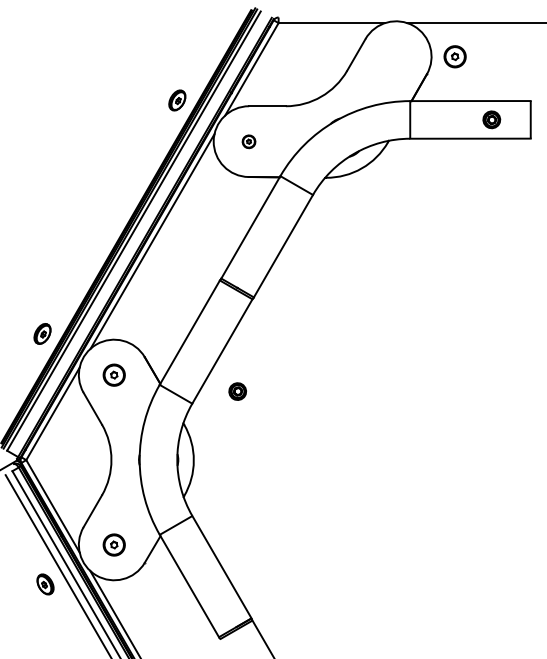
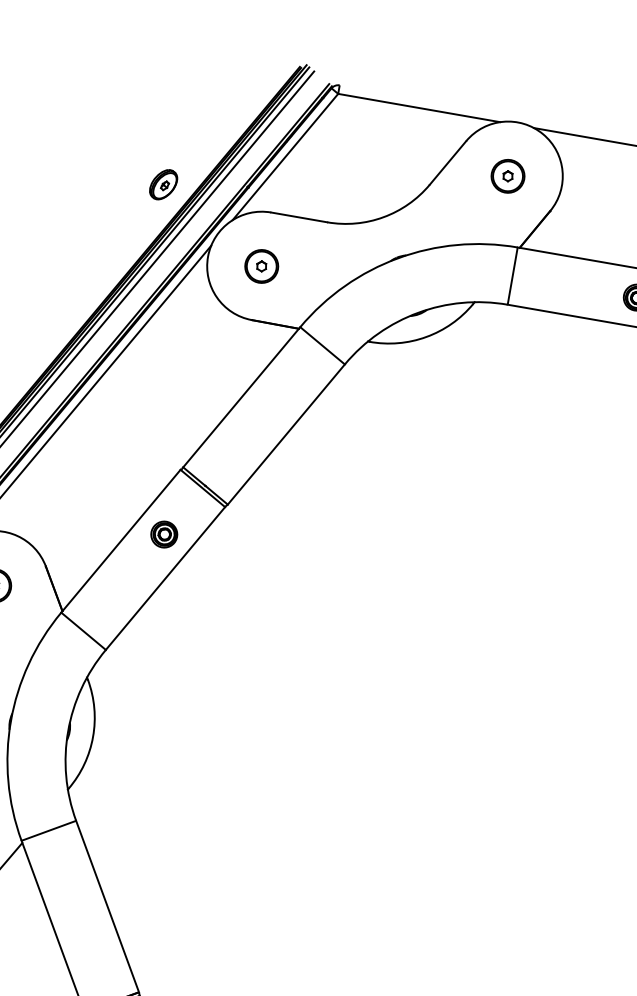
part: (454, 56) -> (507, 175), moved
part: (248, 141) -> (260, 265), size x1.67
part: (237, 391) -> (163, 534), moved

